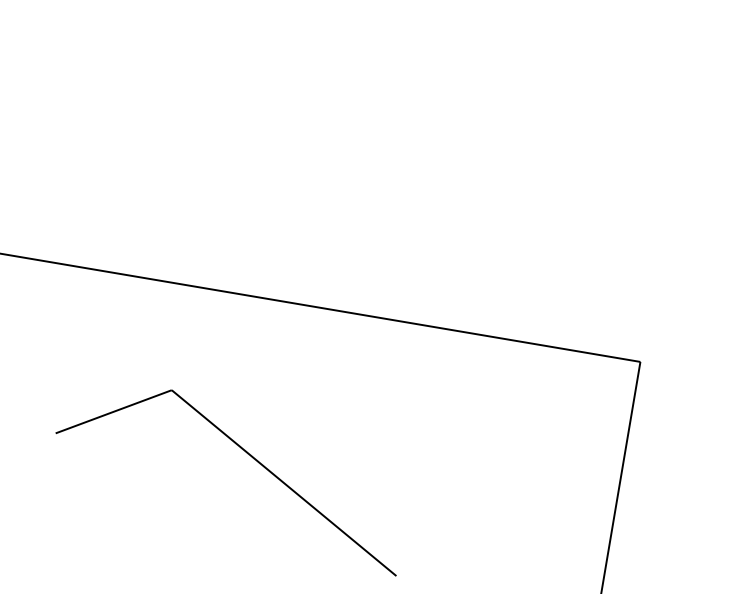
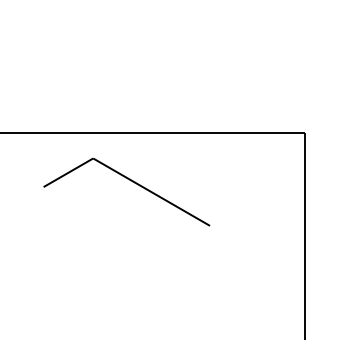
part: (246, 455) -> (132, 182), moved

